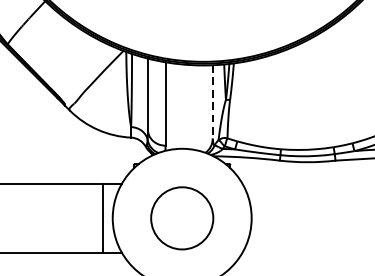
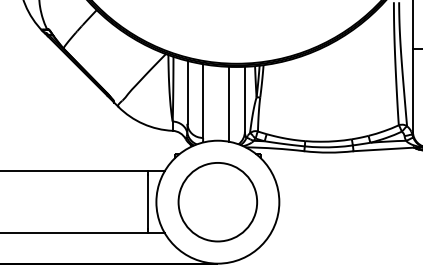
line: (212, 102) -> (244, 99), dashed -> solid
line: (195, 106) -> (229, 103), added
circle: (181, 218) -> (217, 202), size x1.43

